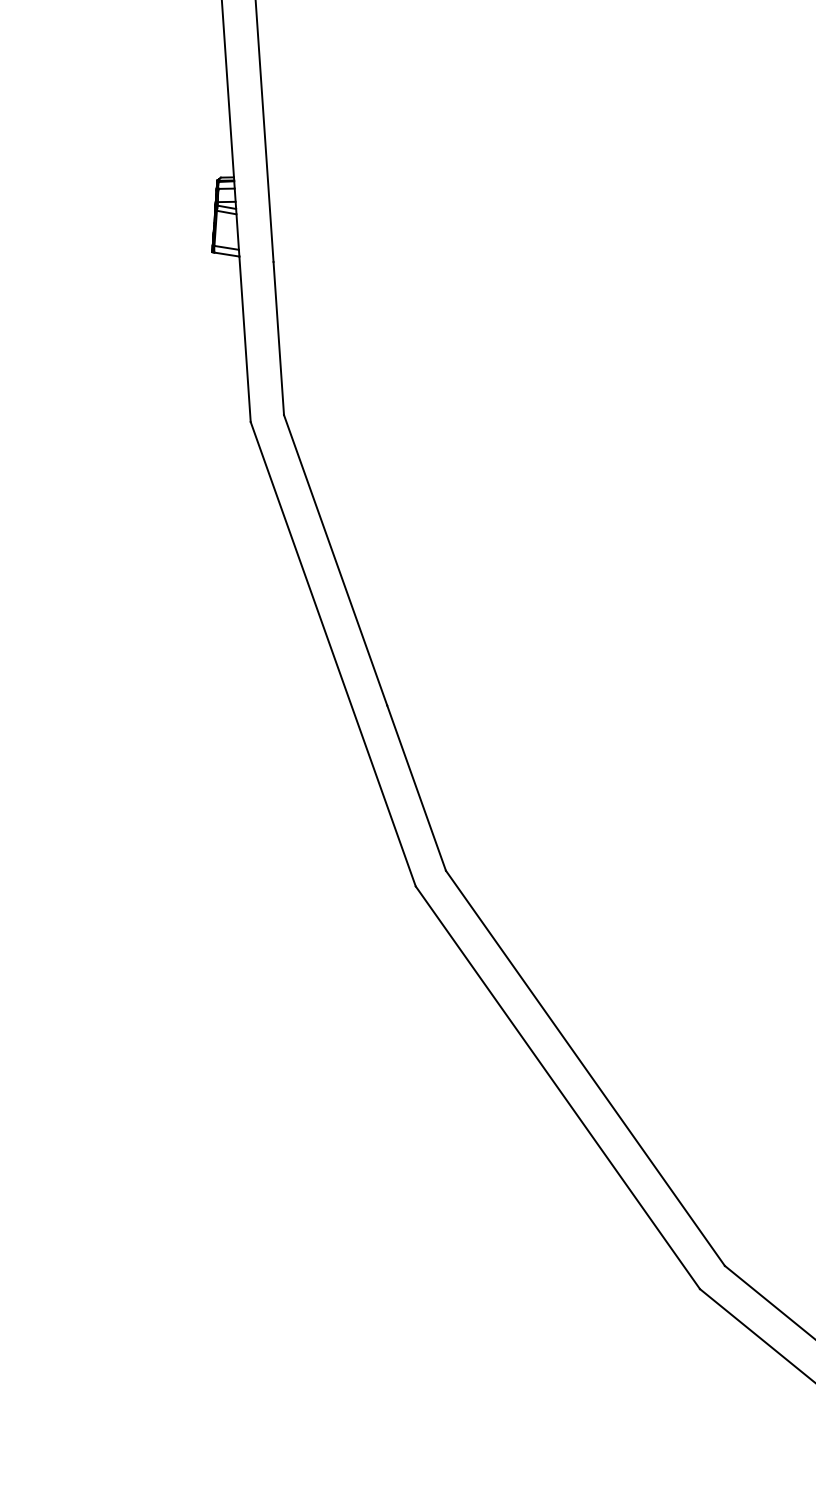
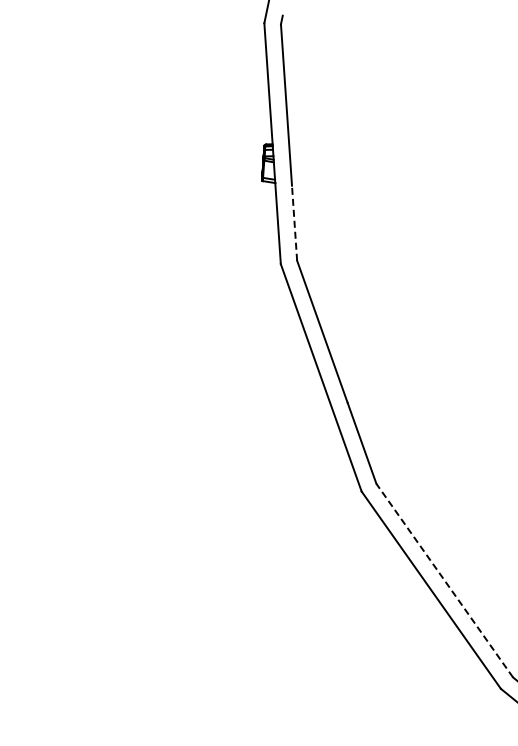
line: (278, 339) -> (294, 223), solid -> dashed
line: (584, 1067) -> (444, 580), solid -> dashed

